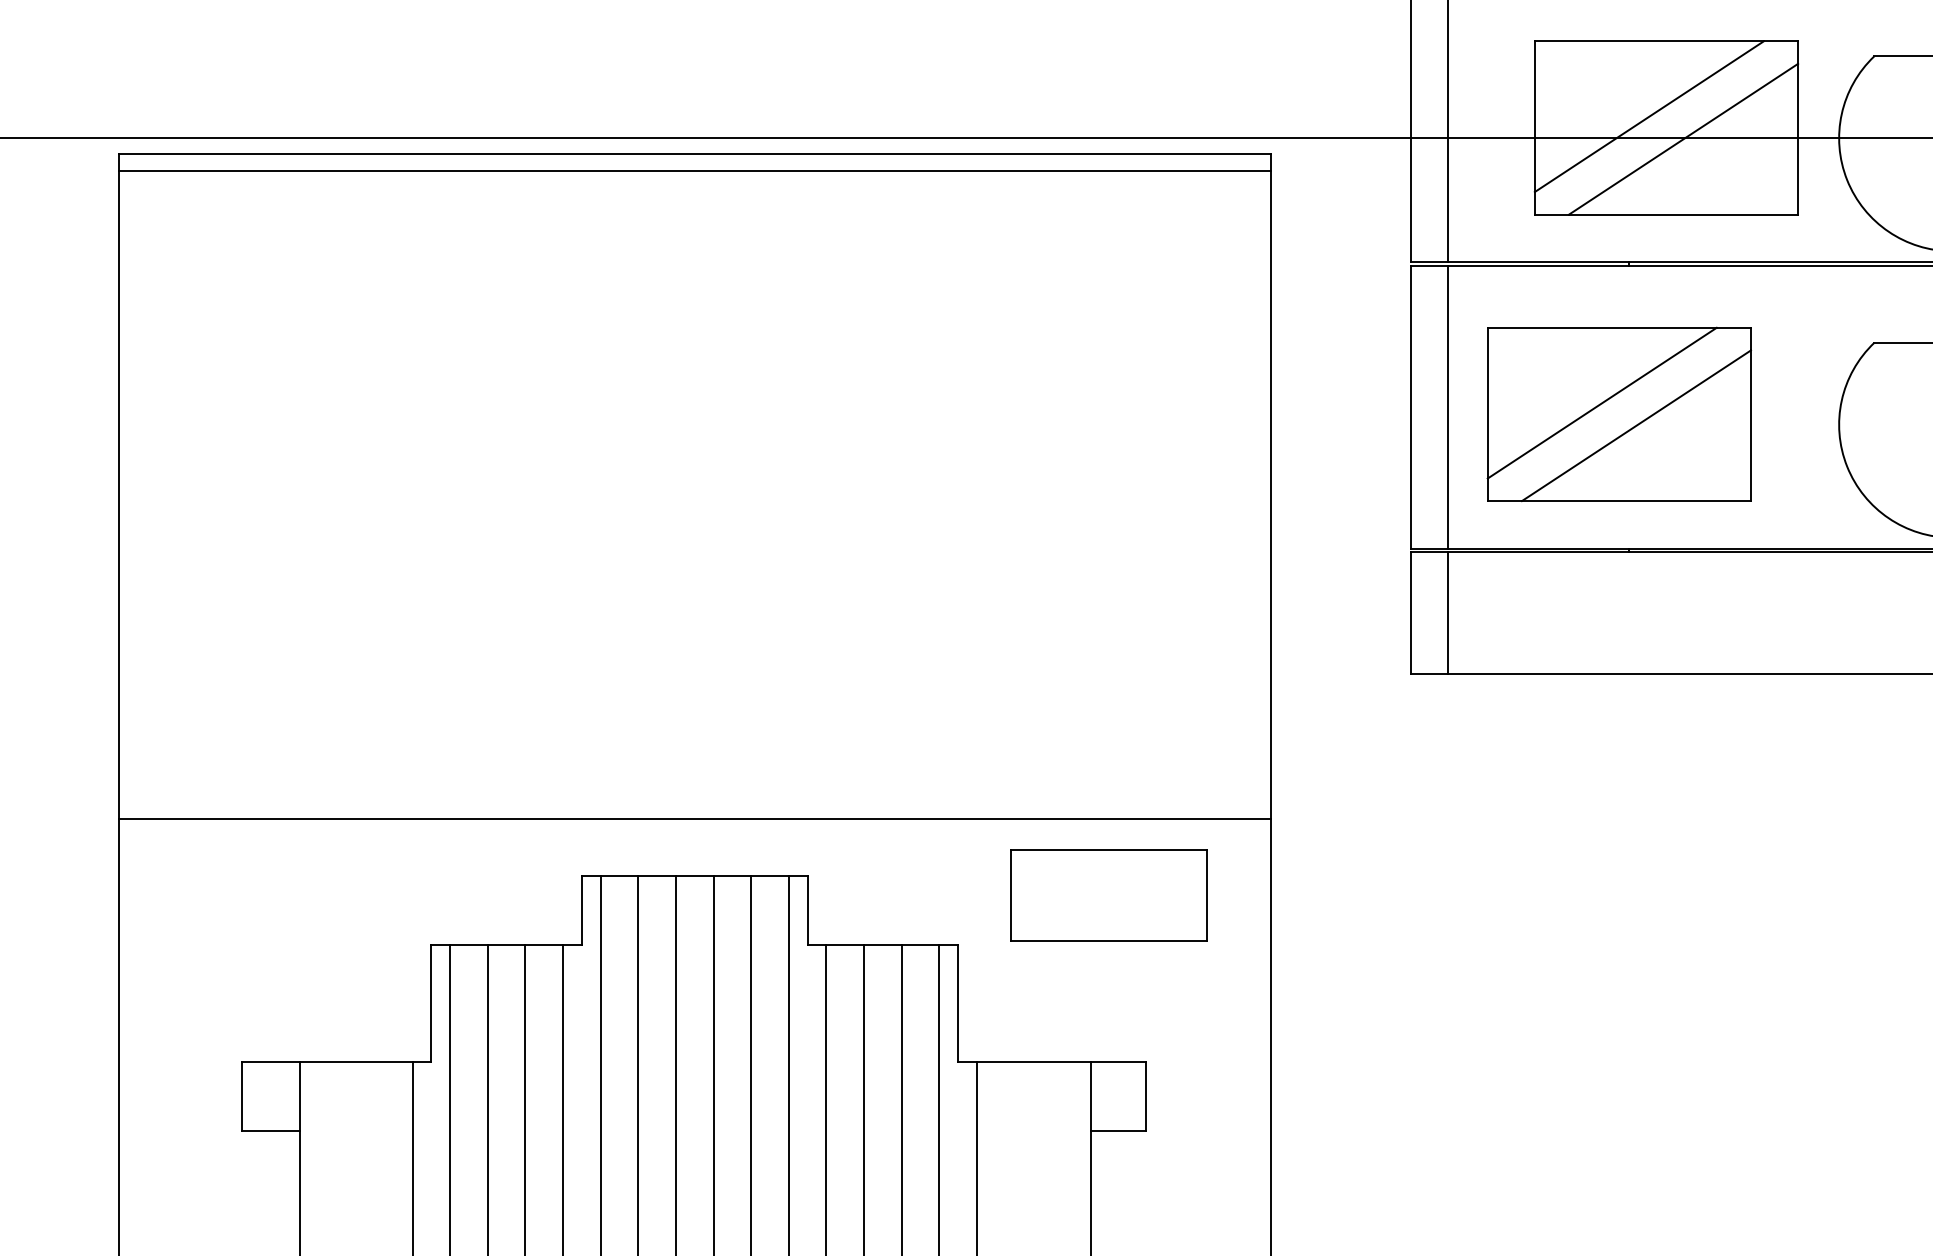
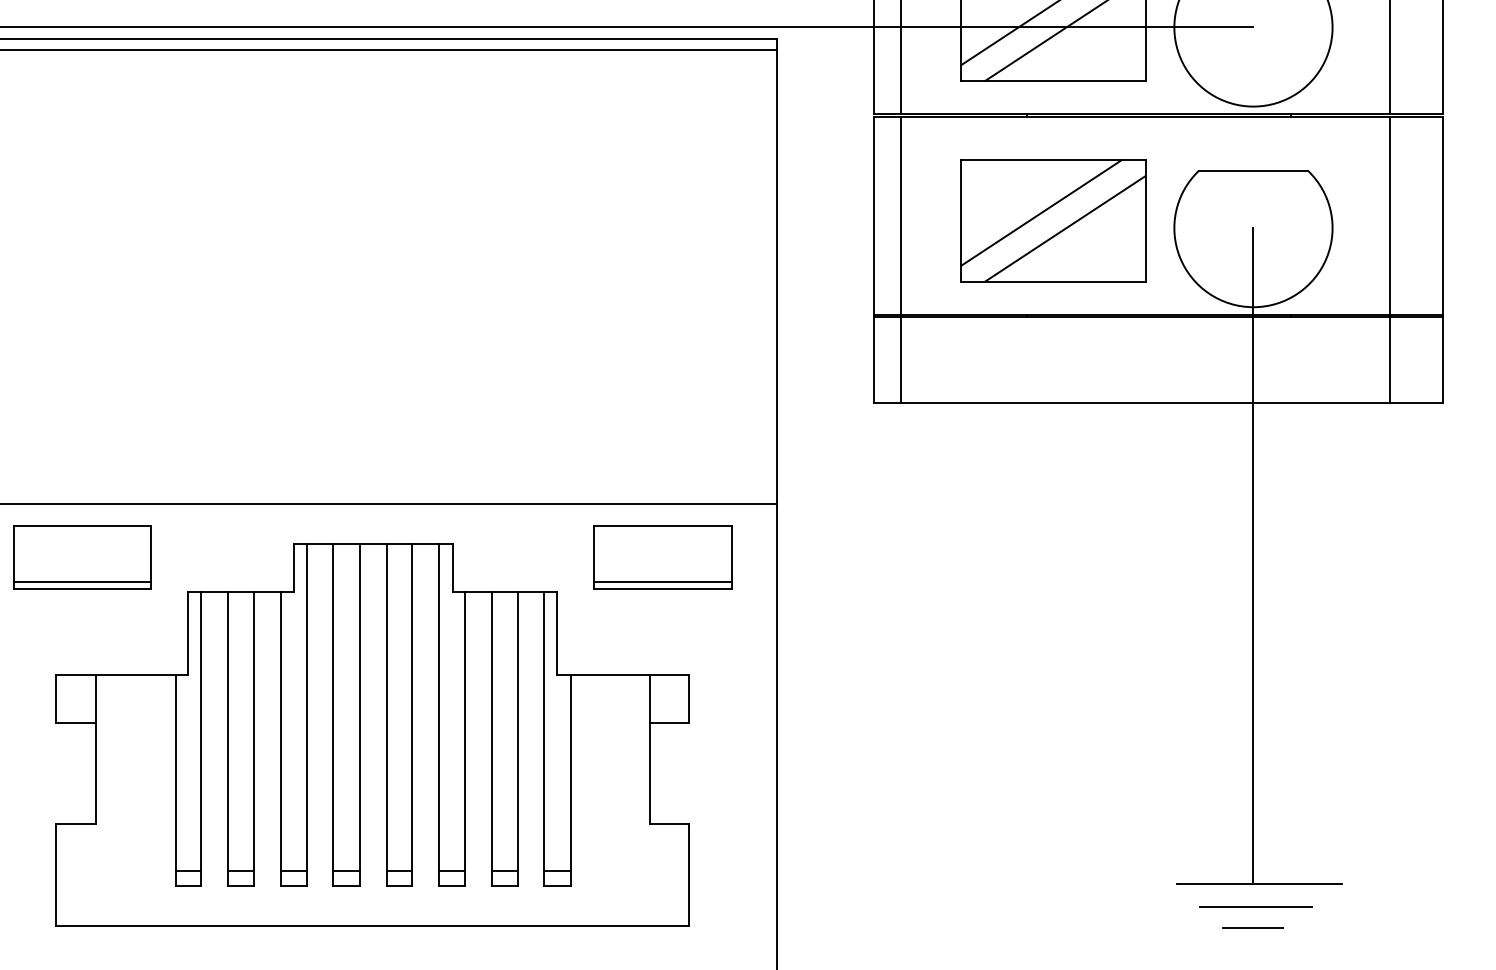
part: (1619, 413) -> (1053, 220), moved
part: (279, 895) -> (82, 557), added
line: (1108, 929) -> (662, 581), added

